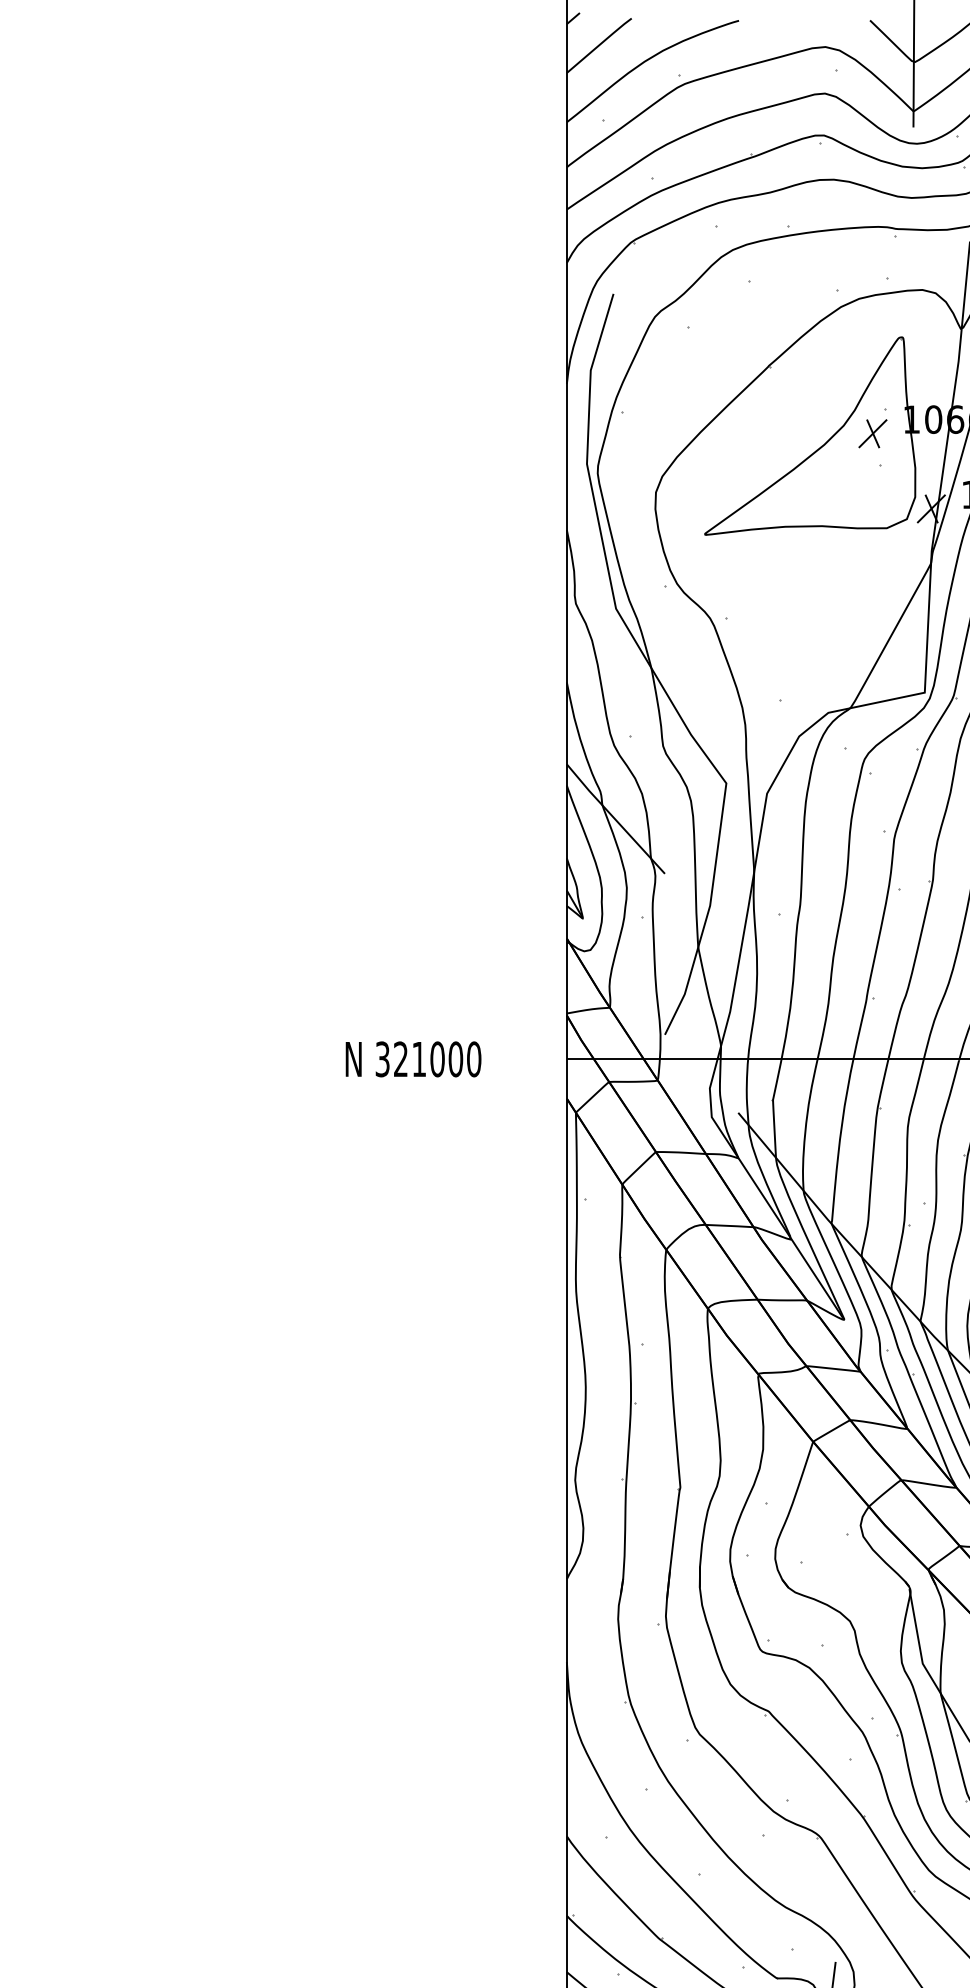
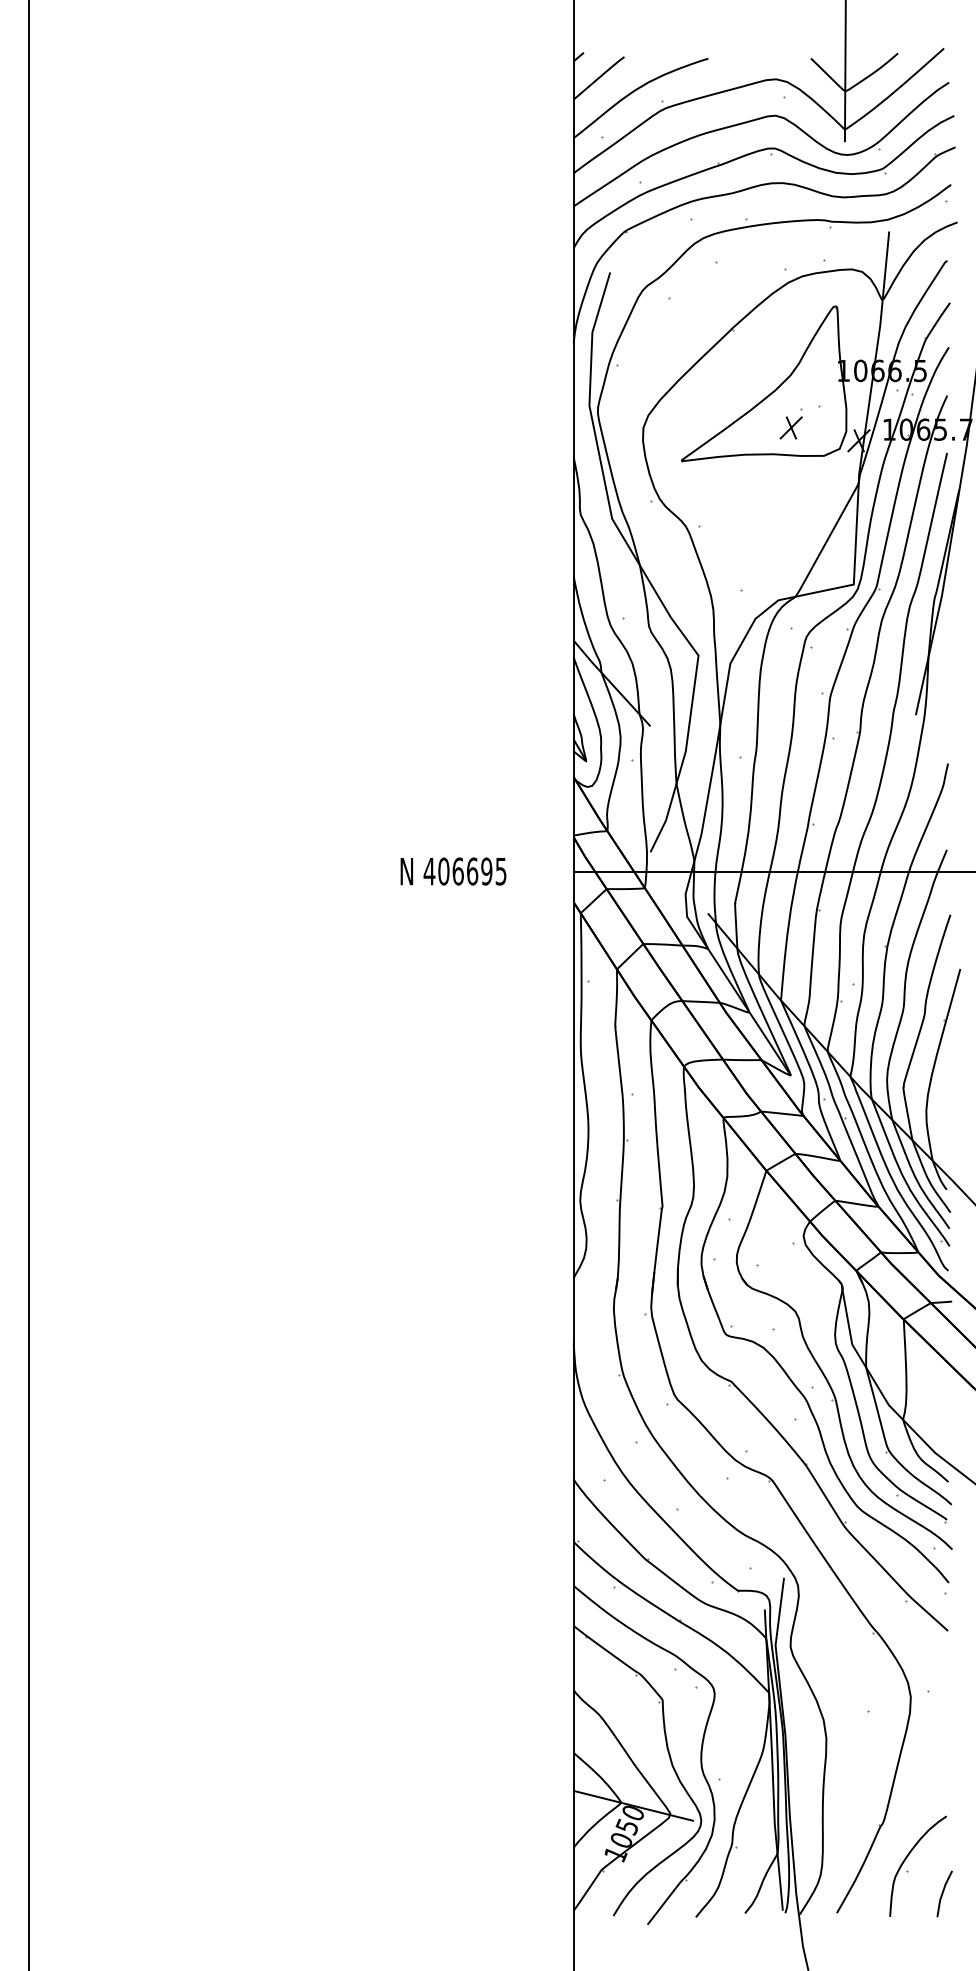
part: (872, 428) -> (790, 423), moved
text: (427, 1059) -> (464, 871), 321000 -> 406695

